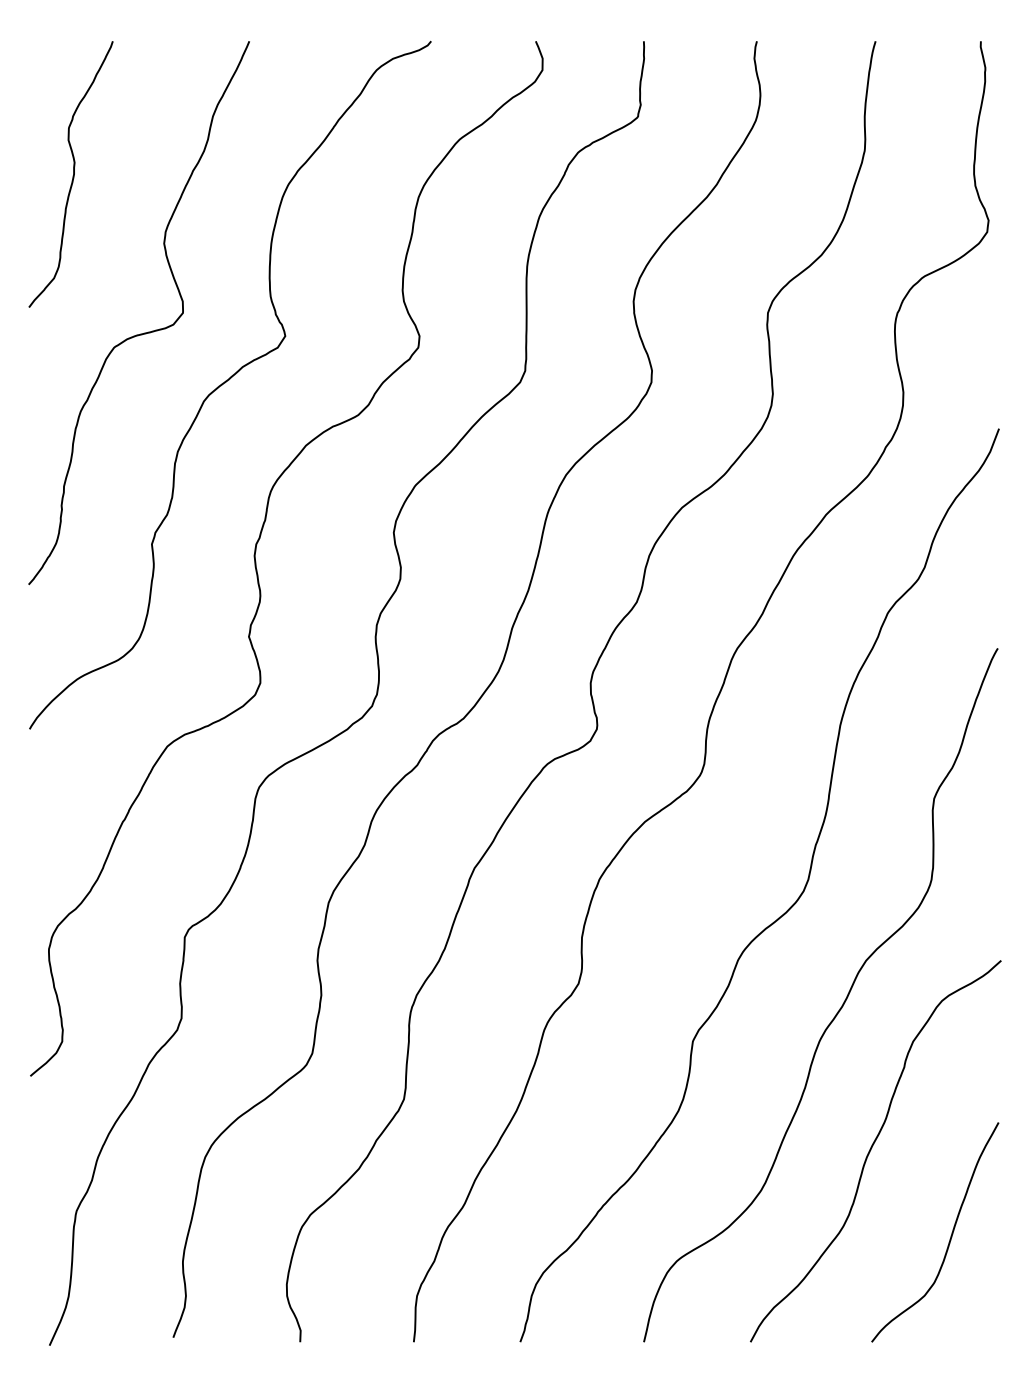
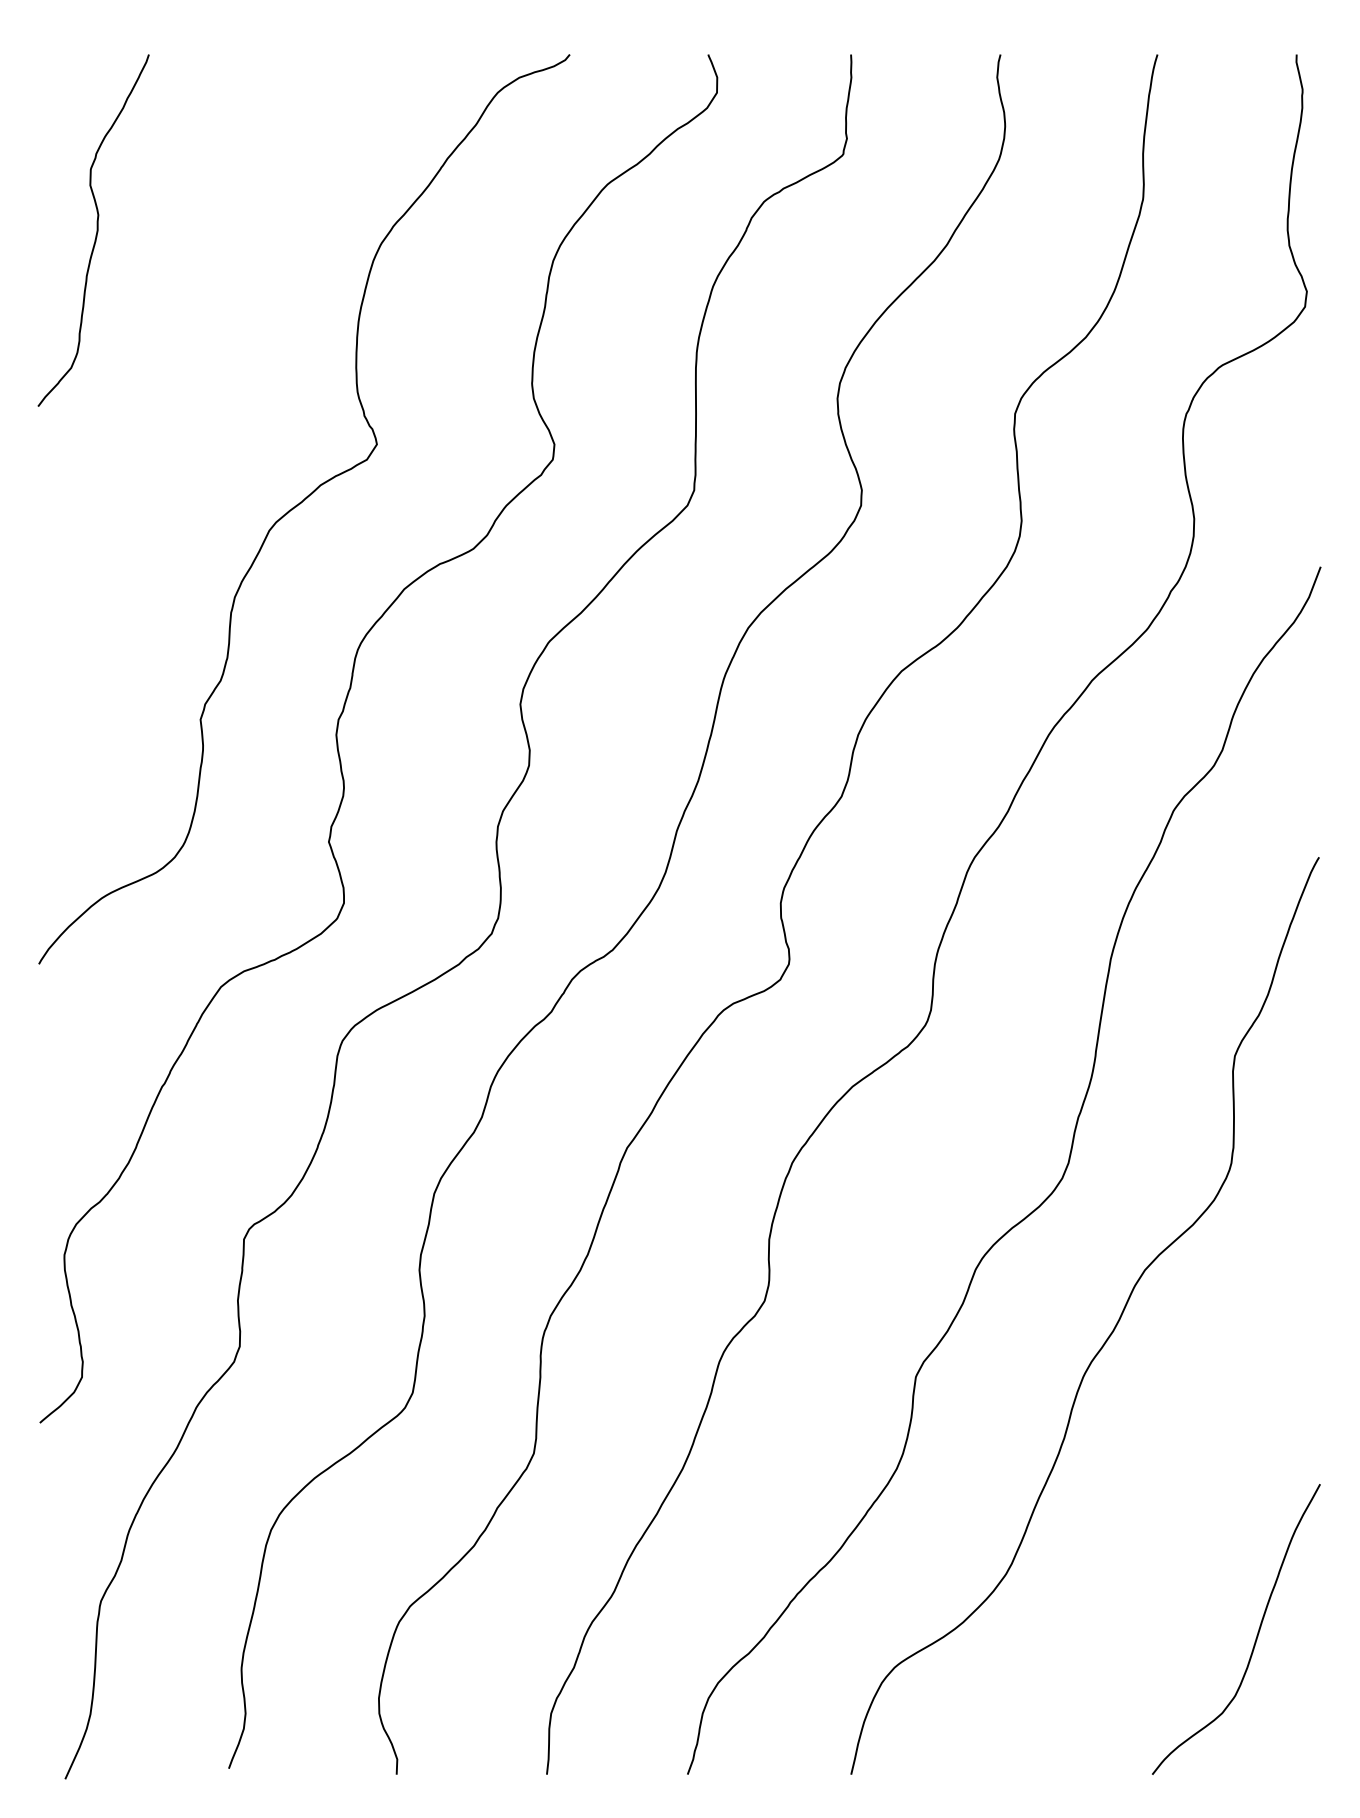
curve: (142, 333) -> (188, 440), removed
curve: (871, 1148) -> (1152, 1518), removed

